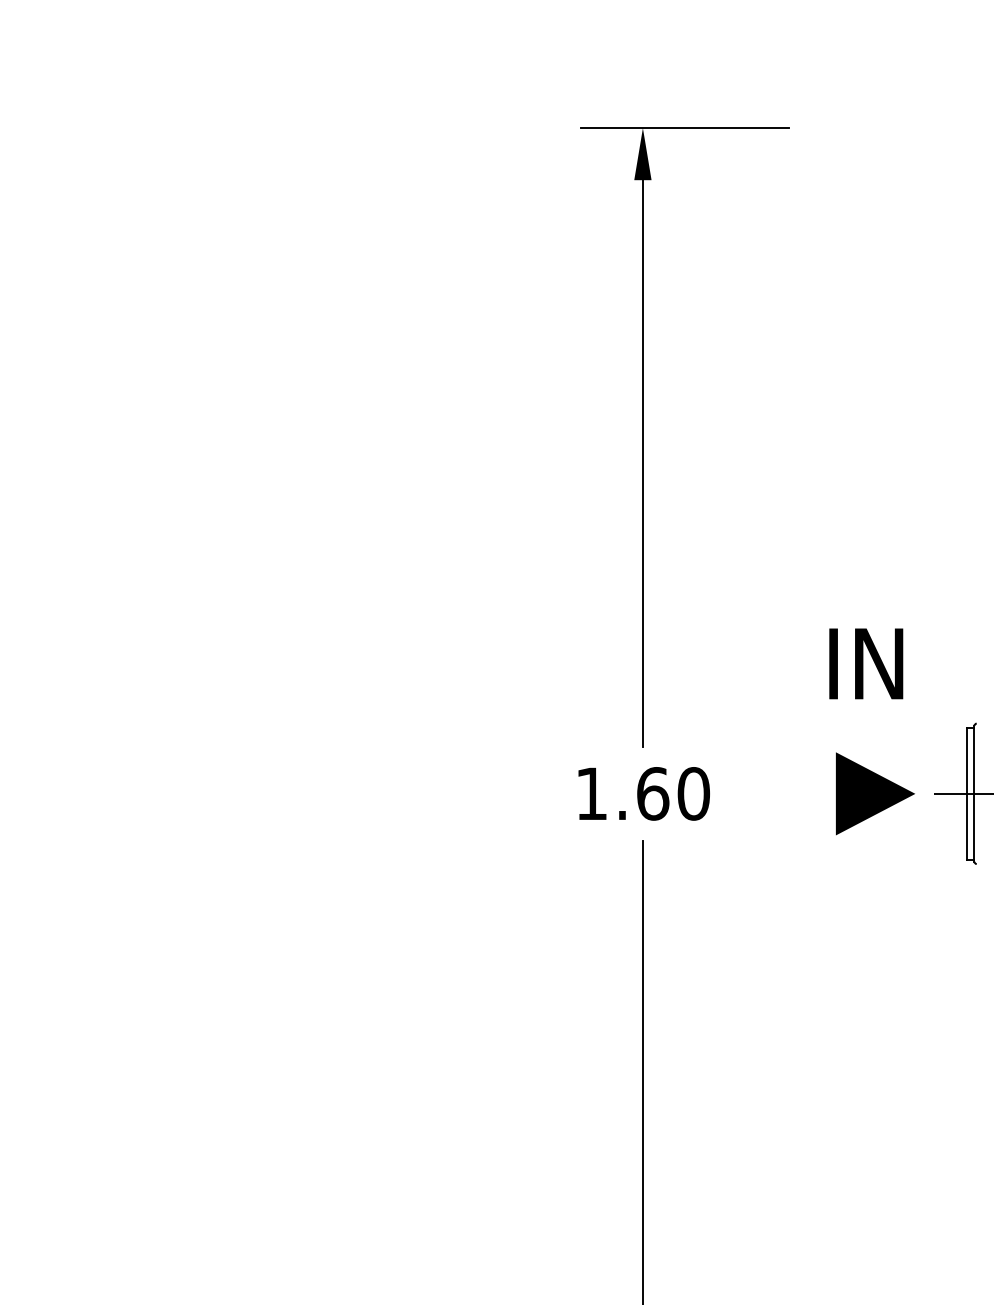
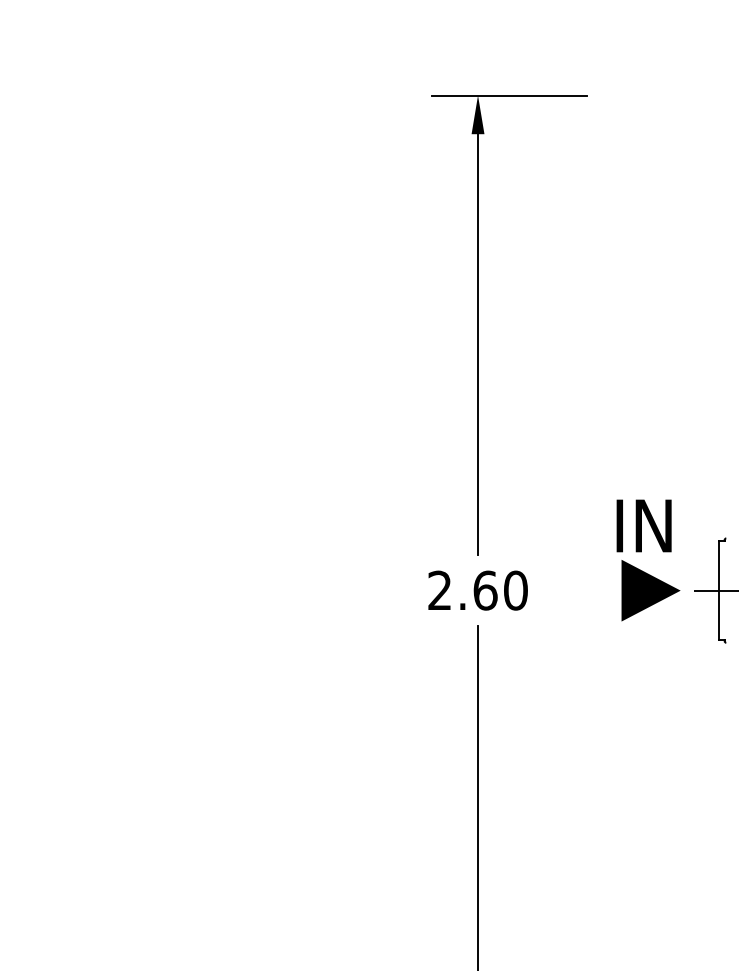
text: (865, 663) -> (643, 525), moved
text: (591, 792) -> (439, 589), 1.60 -> 2.60
line: (974, 793) -> (724, 590), removed

